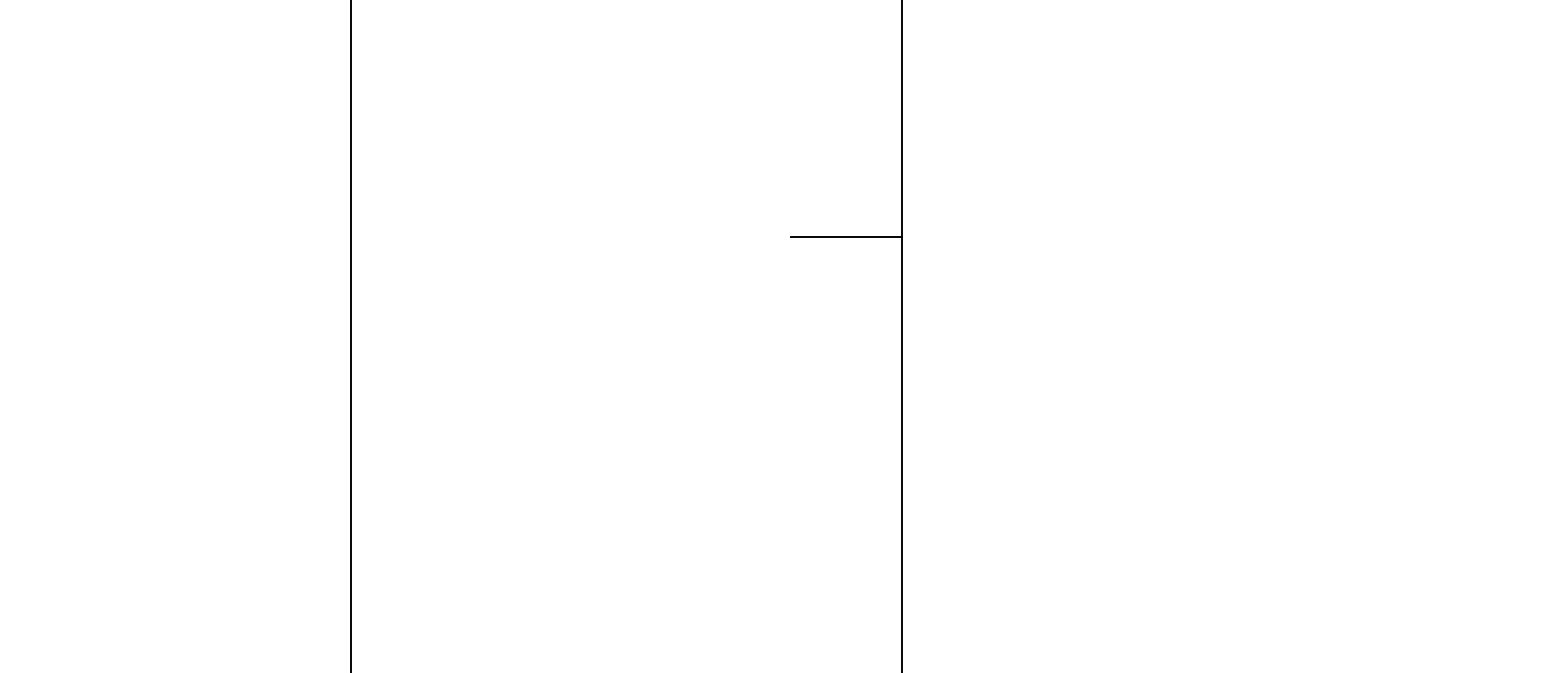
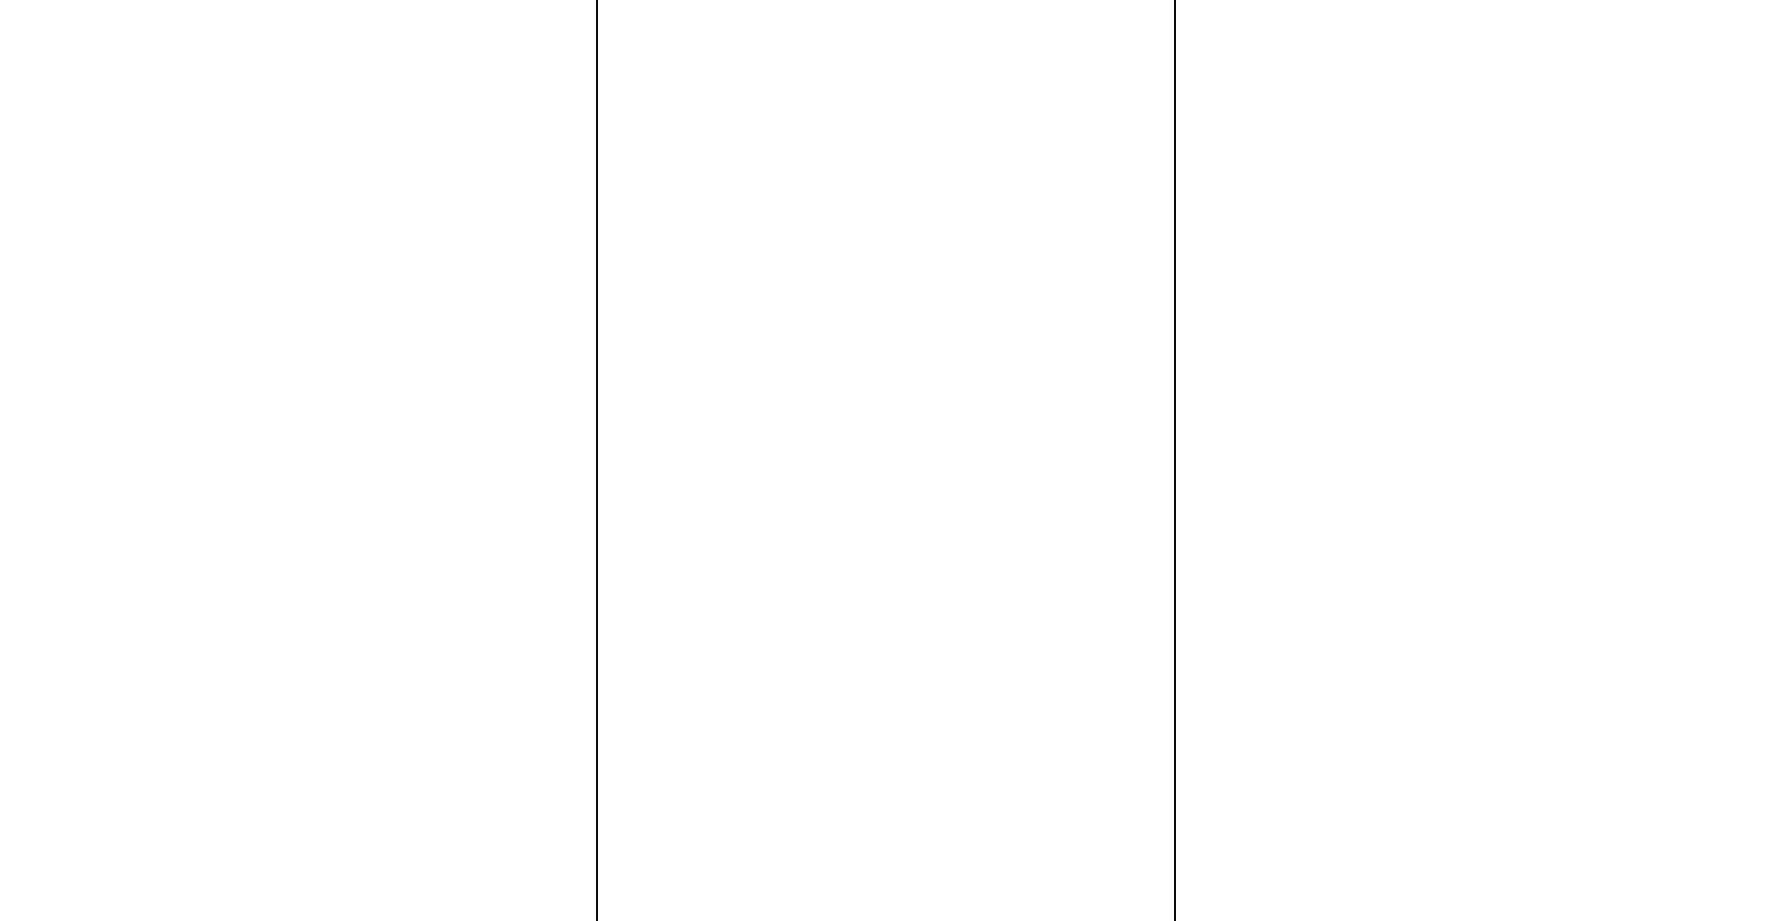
line: (846, 237) -> (1116, 353), removed

